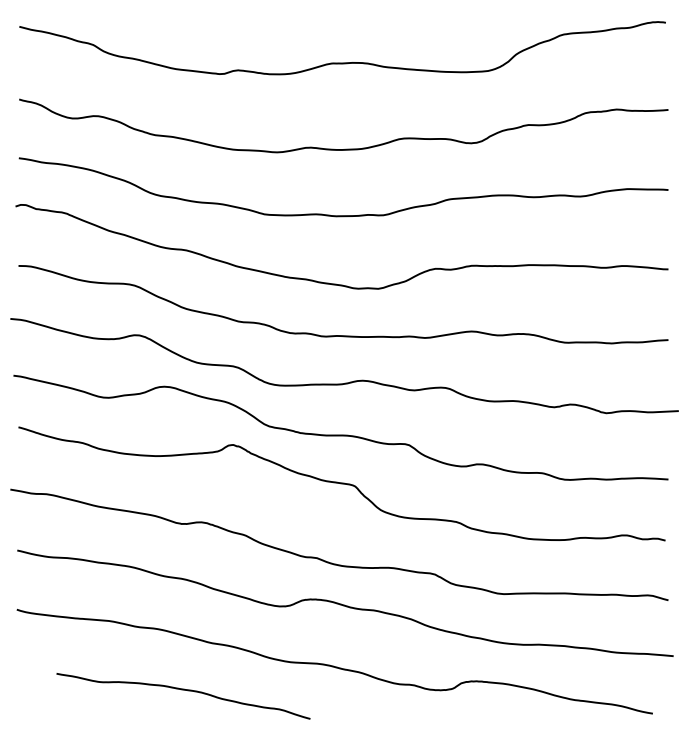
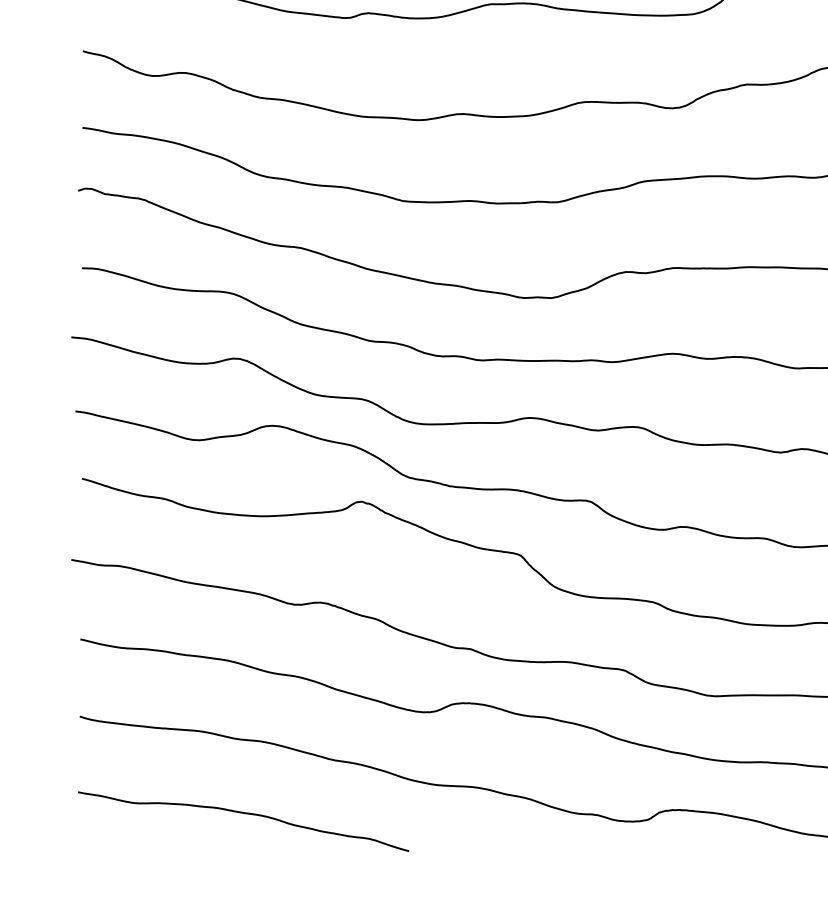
curve: (183, 690) -> (243, 814), moved

